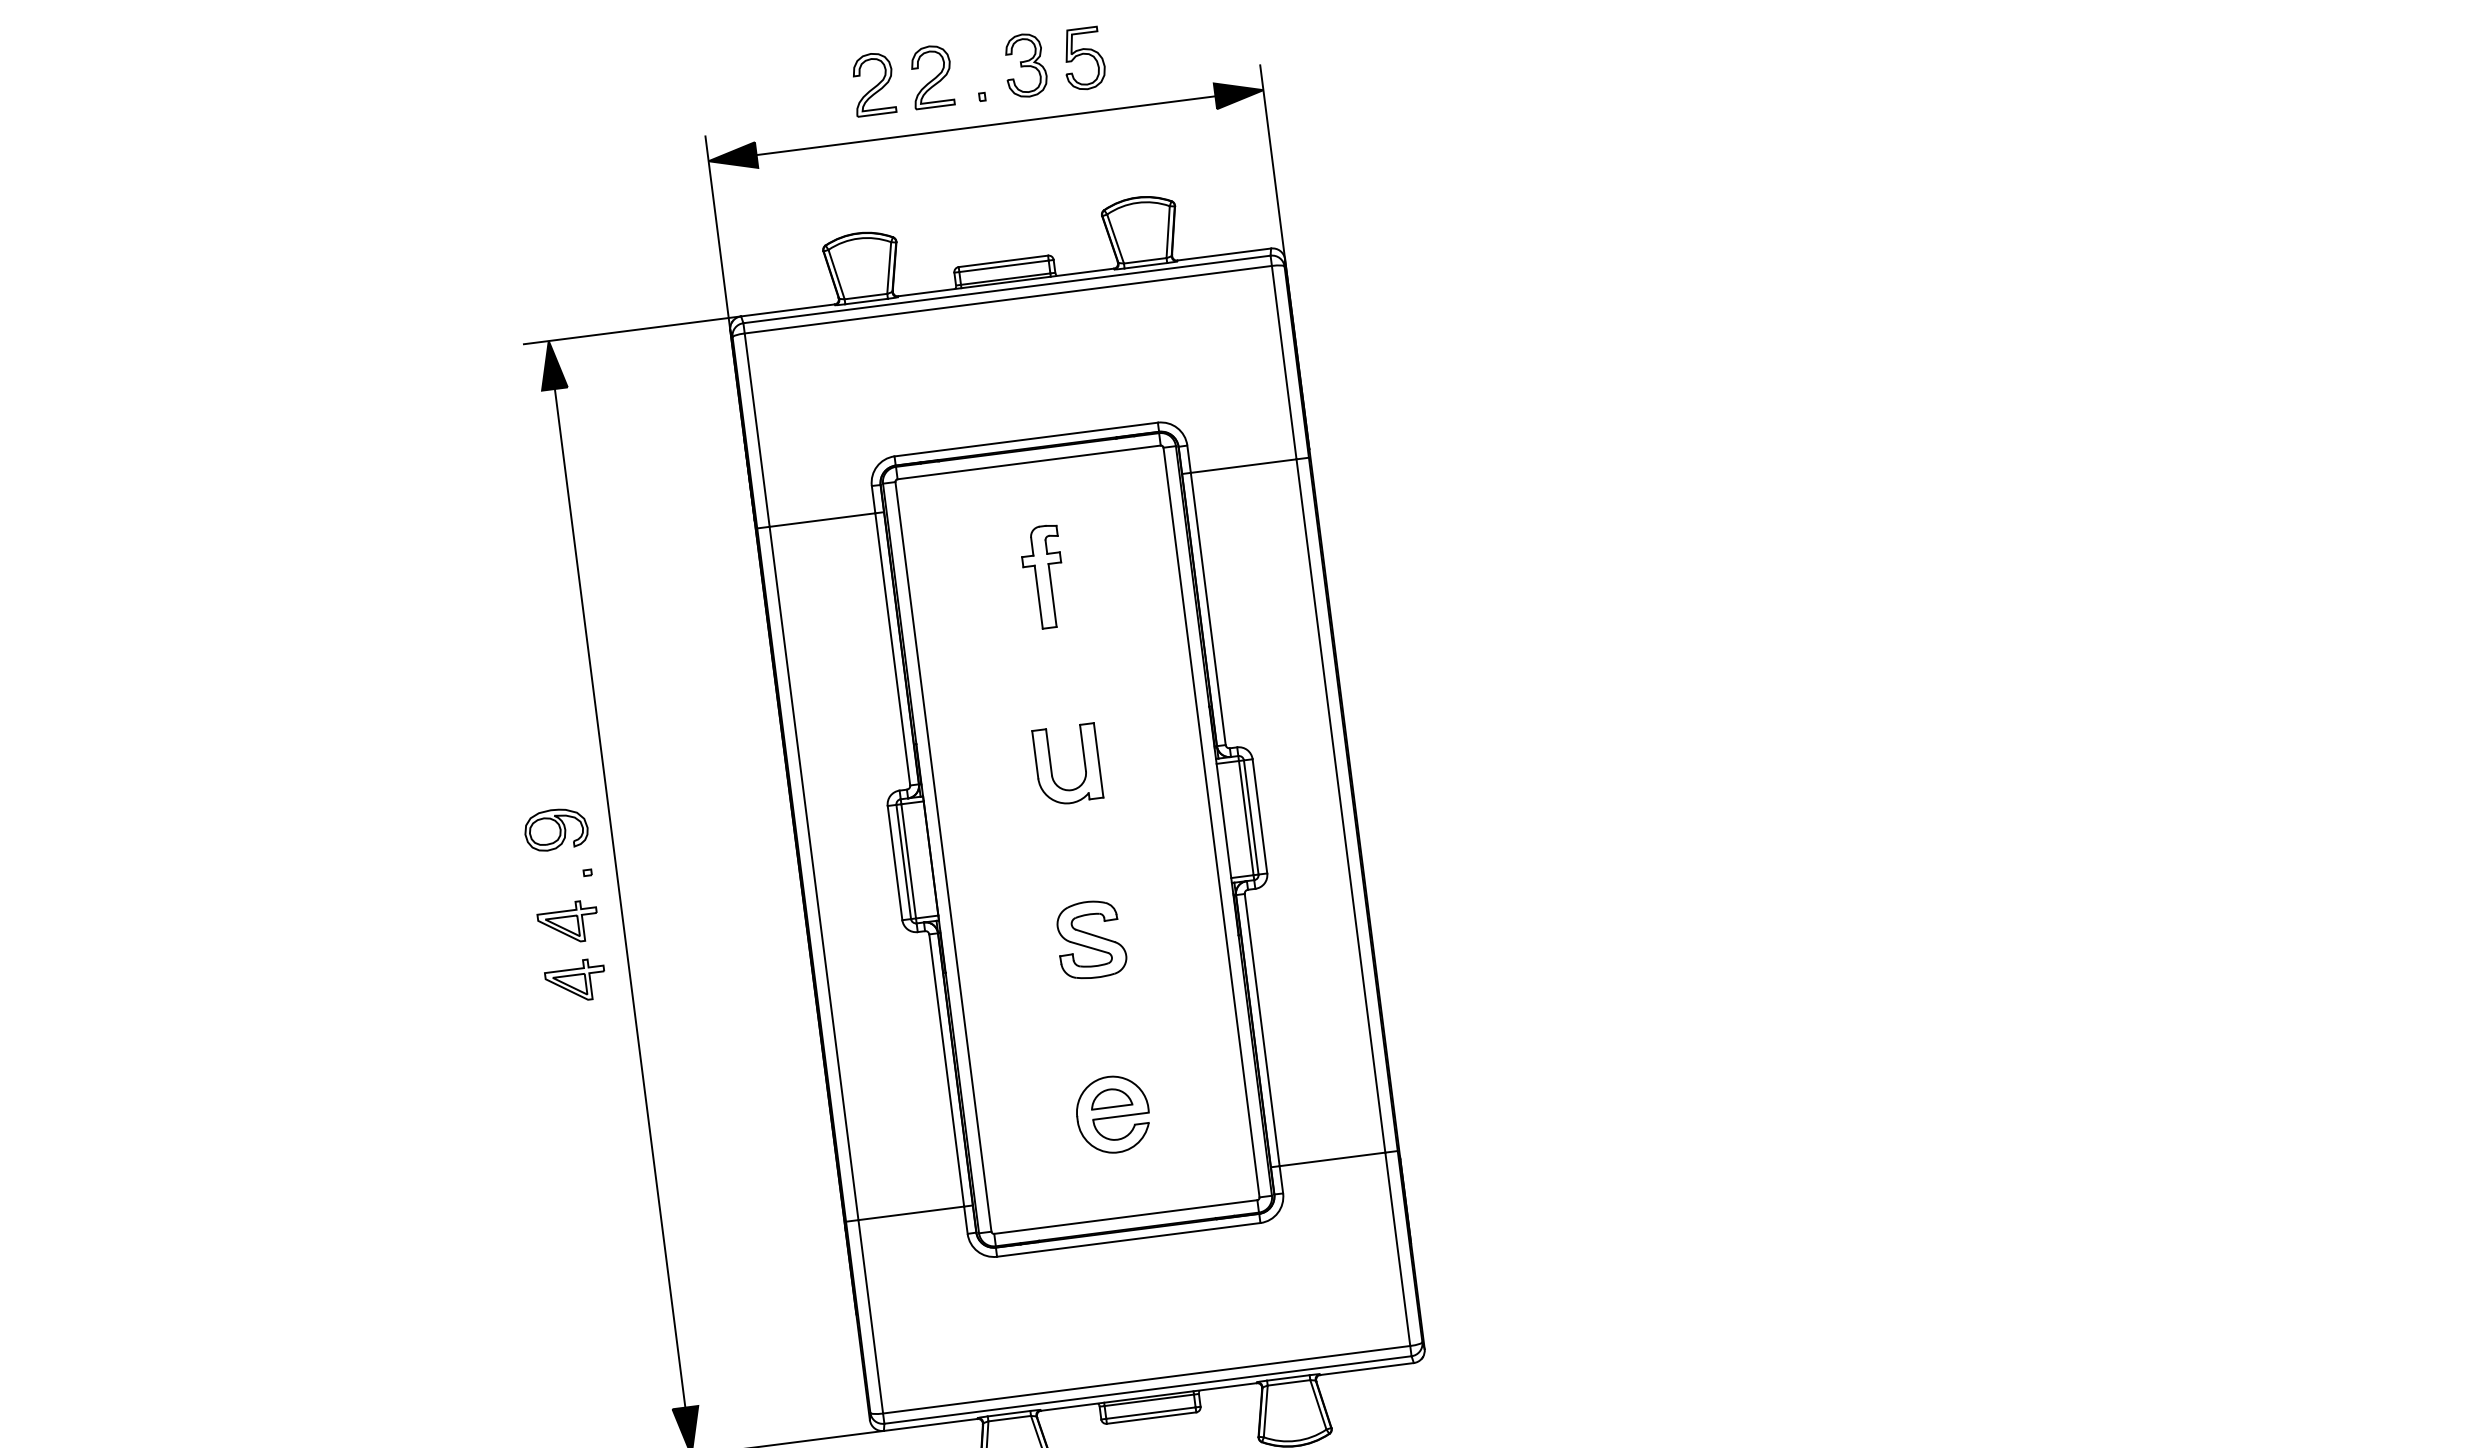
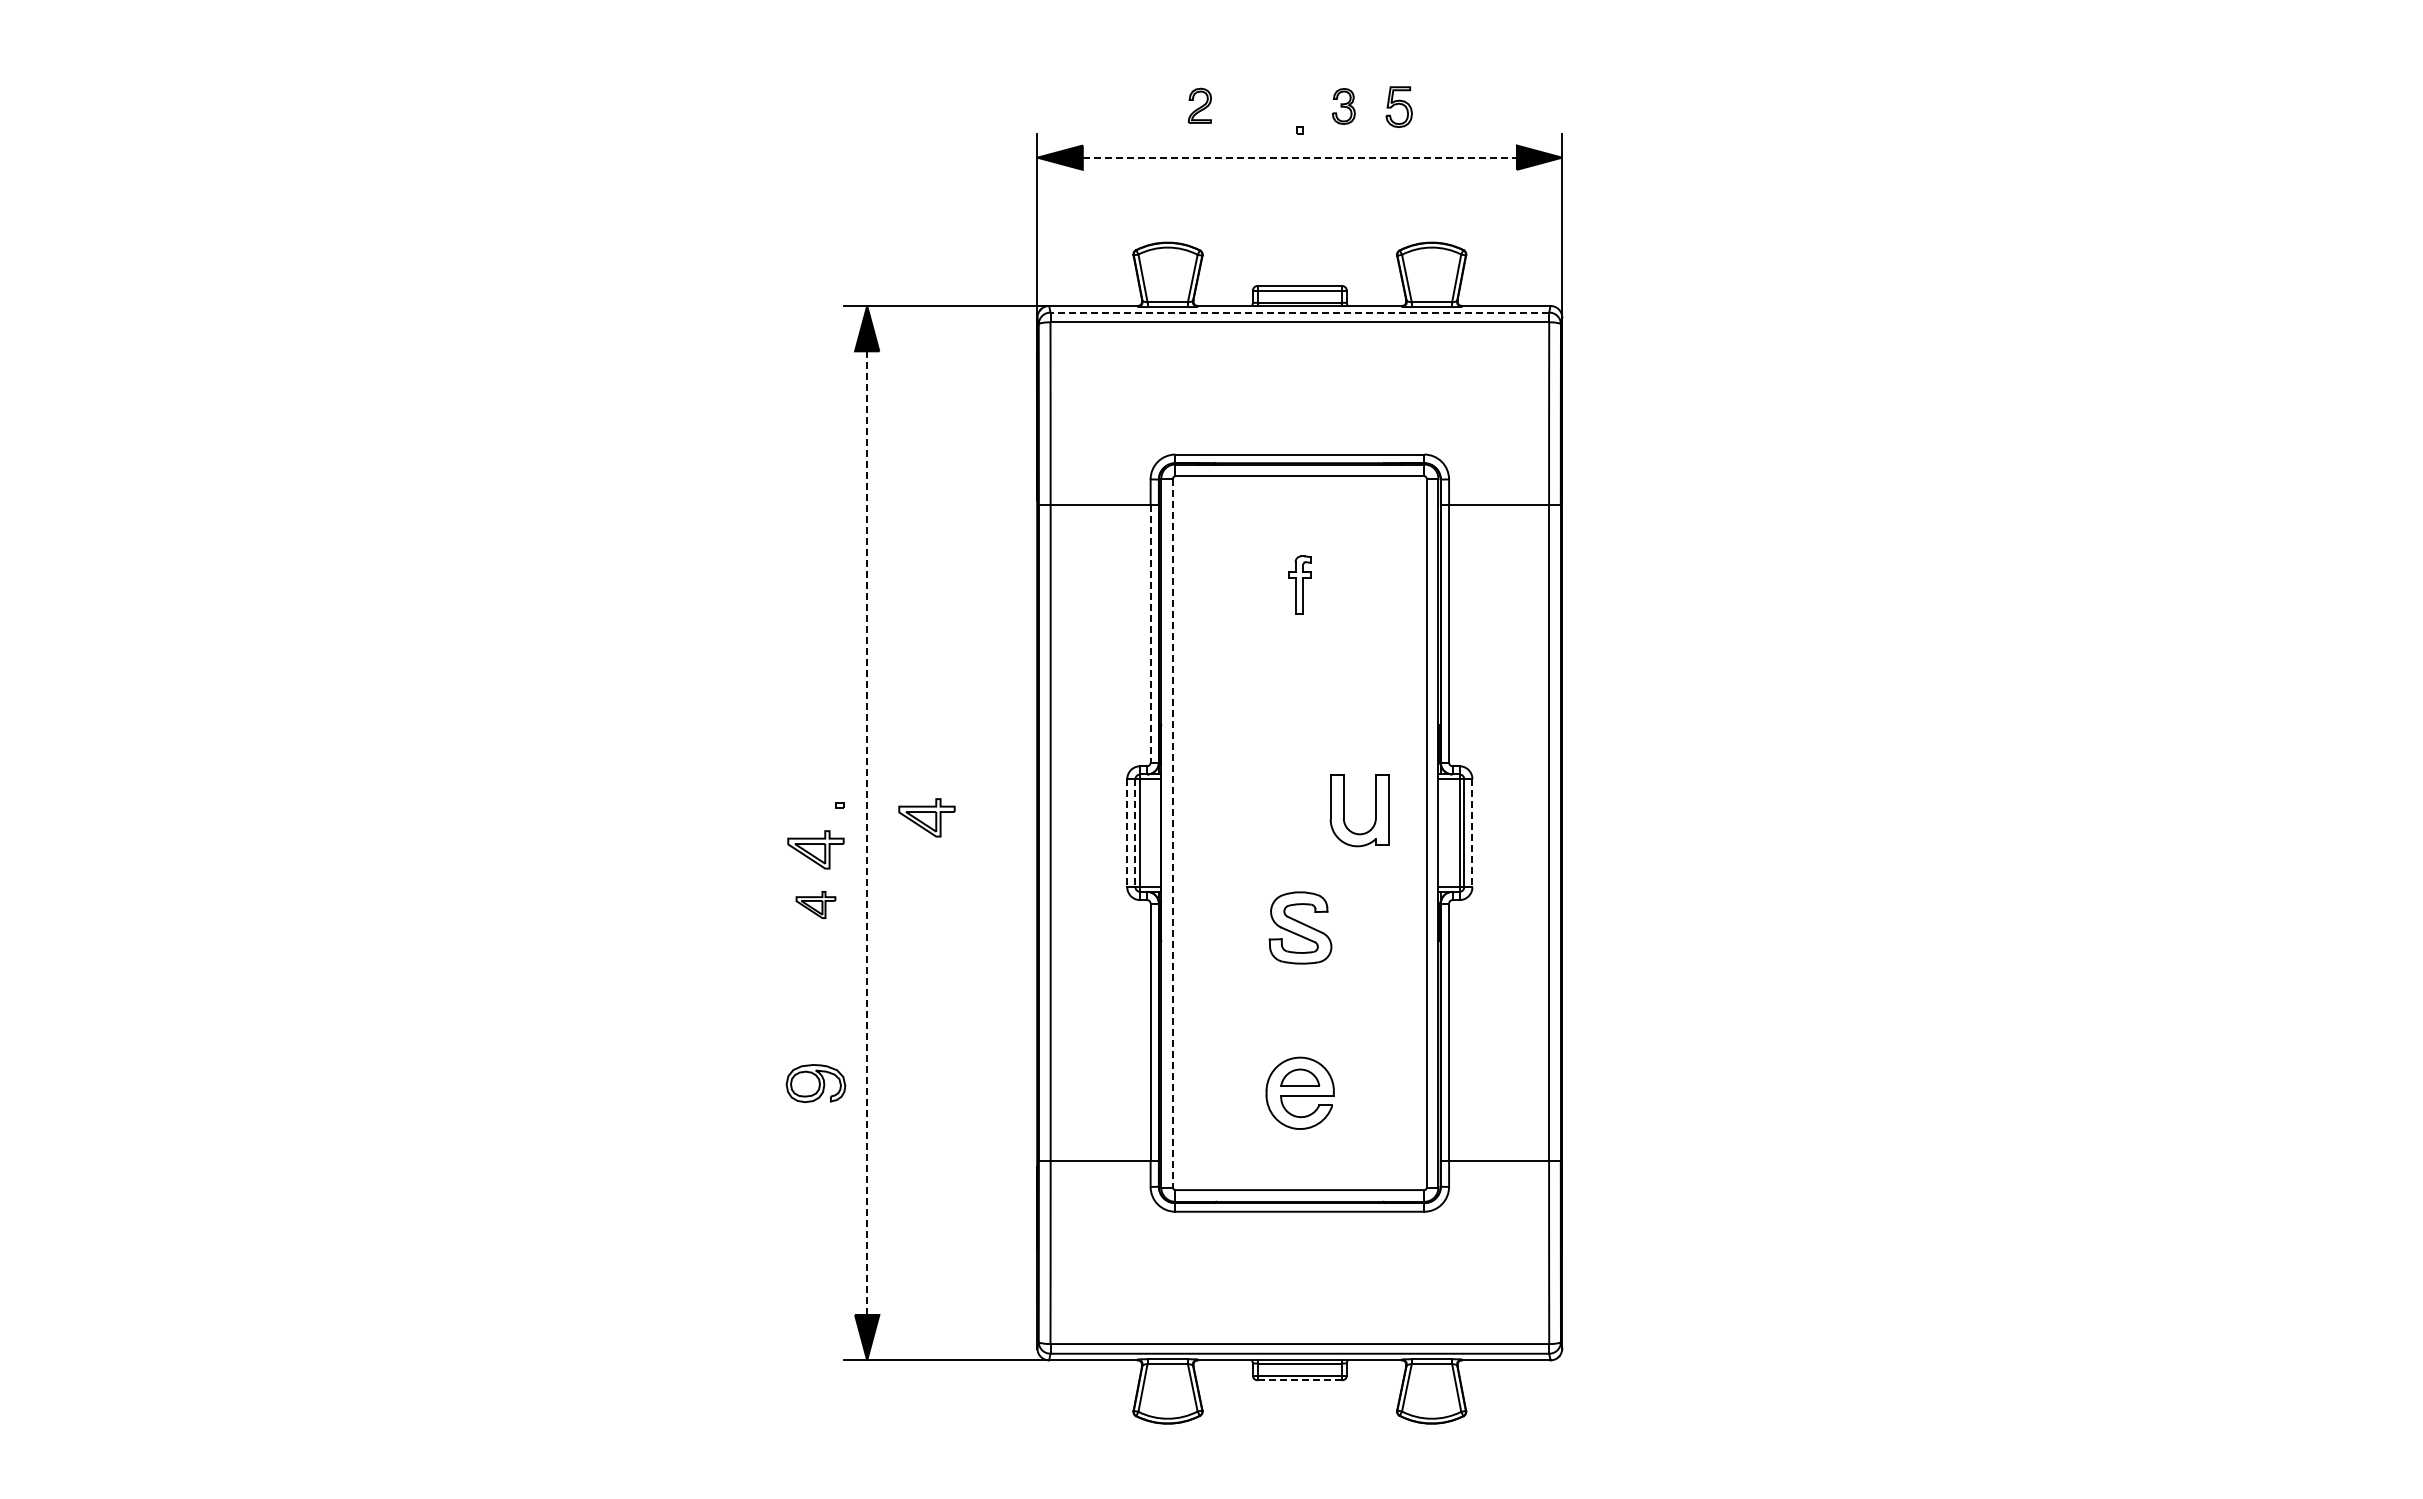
part: (1084, 58) -> (1399, 106), size x0.7
part: (1025, 65) -> (1343, 106), size x0.6
part: (931, 76) -> (1254, 105), removed
part: (872, 84) -> (1199, 105), size x0.6
line: (986, 125) -> (1300, 157), solid -> dashed
line: (1006, 289) -> (1299, 312), solid -> dashed
part: (1043, 576) -> (1299, 584), size x0.6
line: (892, 648) -> (1150, 633), solid -> dashed
part: (1051, 767) -> (1344, 810), moved
line: (1260, 816) -> (1472, 833), solid -> dashed
part: (555, 829) -> (815, 1083), moved
line: (943, 857) -> (1173, 833), solid -> dashed
line: (903, 862) -> (1135, 833), solid -> dashed
line: (895, 863) -> (1127, 833), solid -> dashed
part: (680, 873) -> (926, 817), added
line: (620, 898) -> (867, 833), solid -> dashed
part: (575, 980) -> (815, 904), size x0.7
line: (1152, 1418) -> (1300, 1380), solid -> dashed

